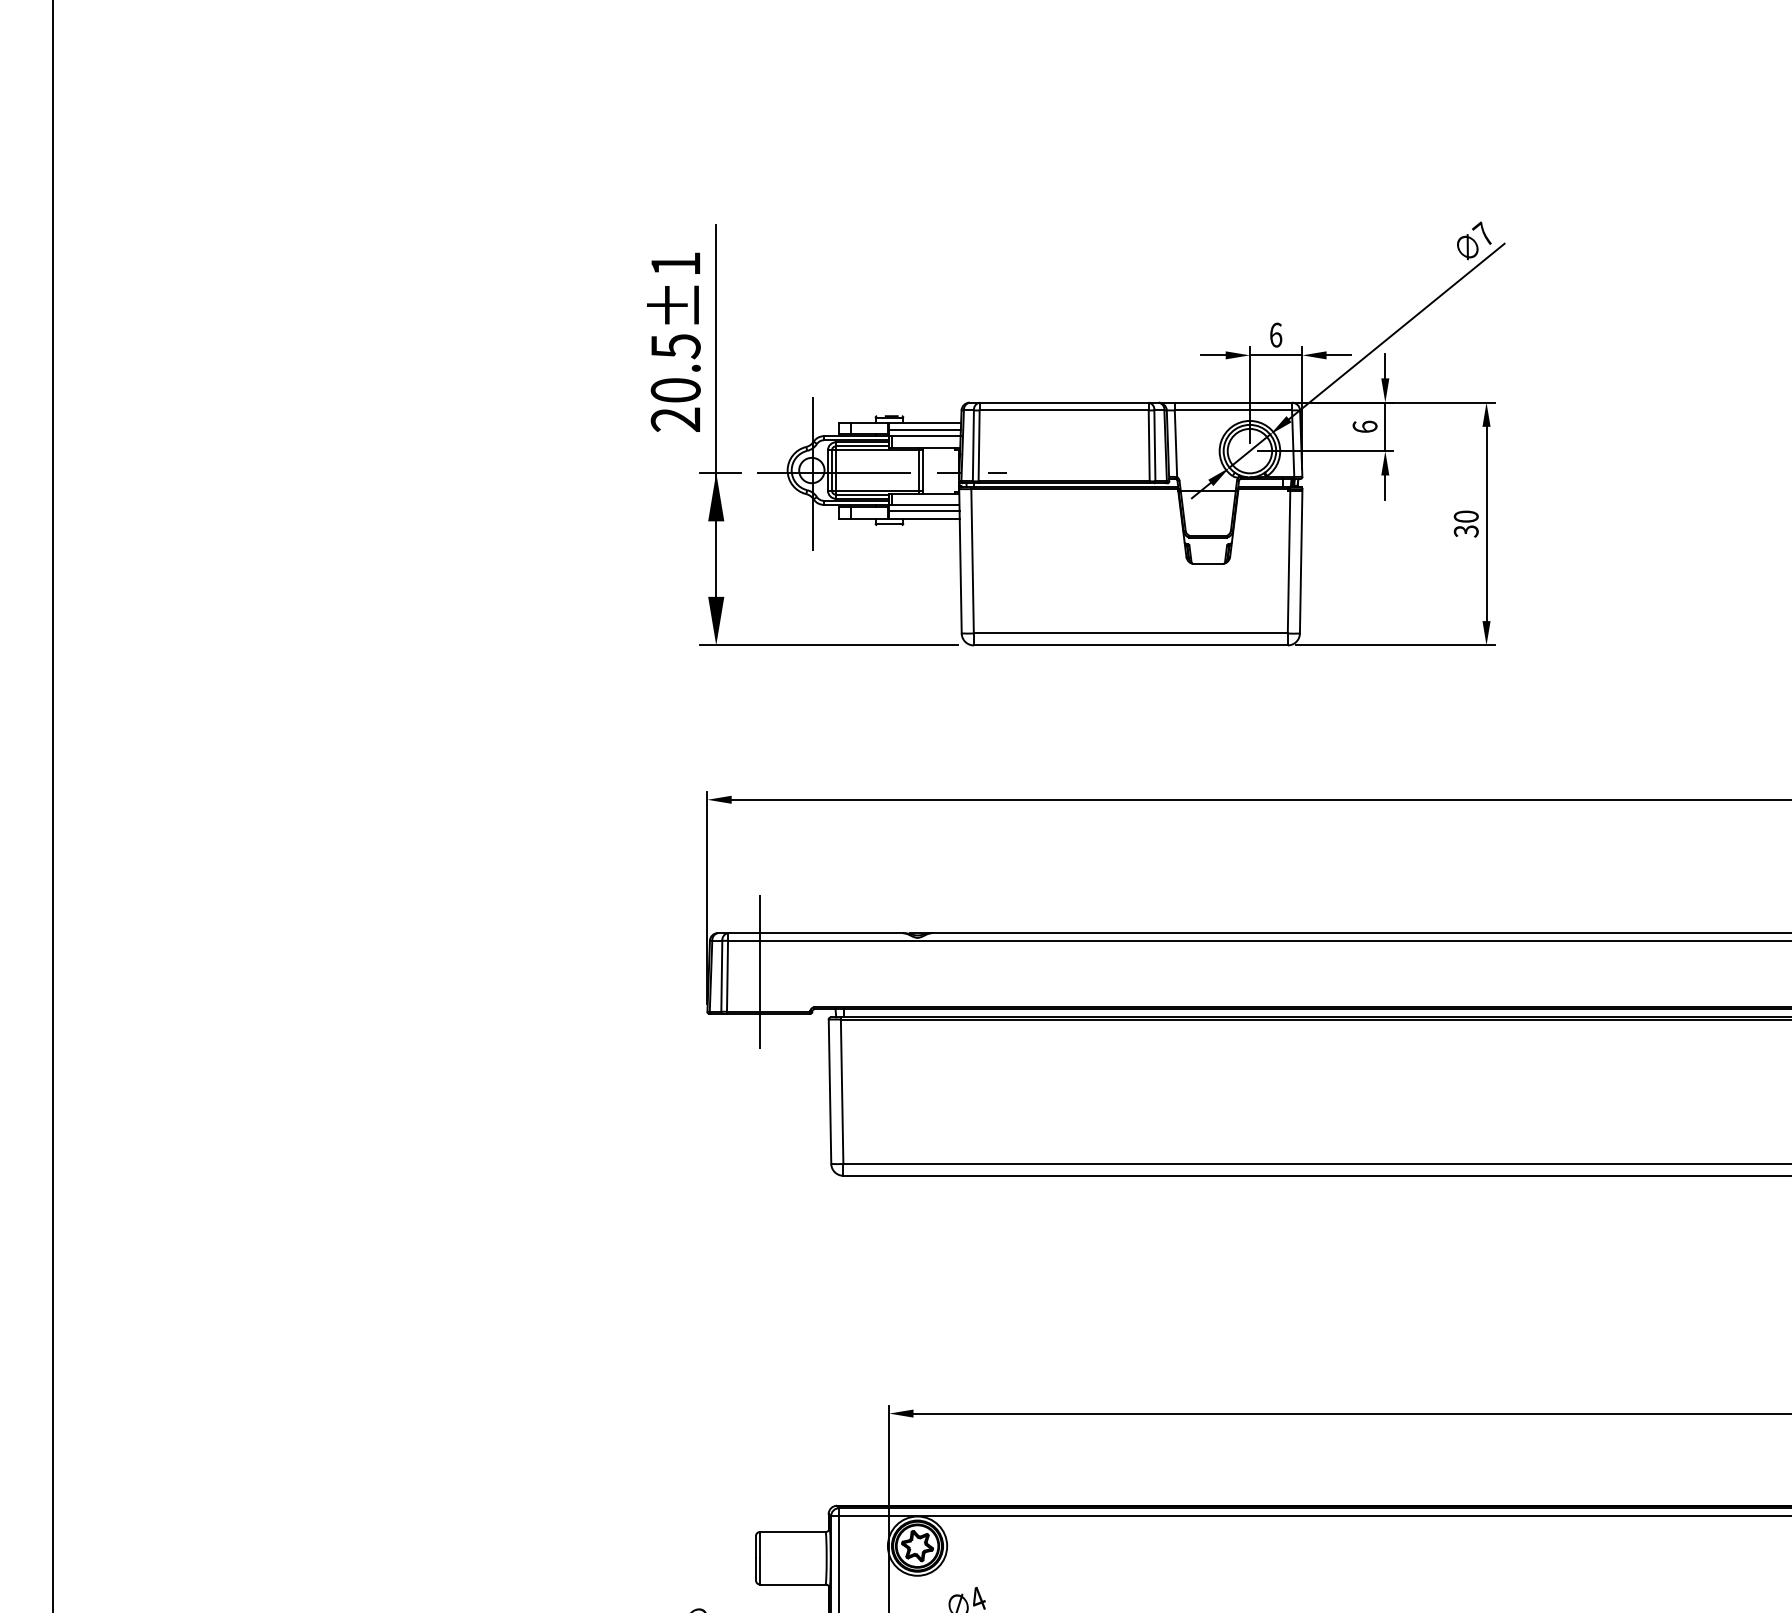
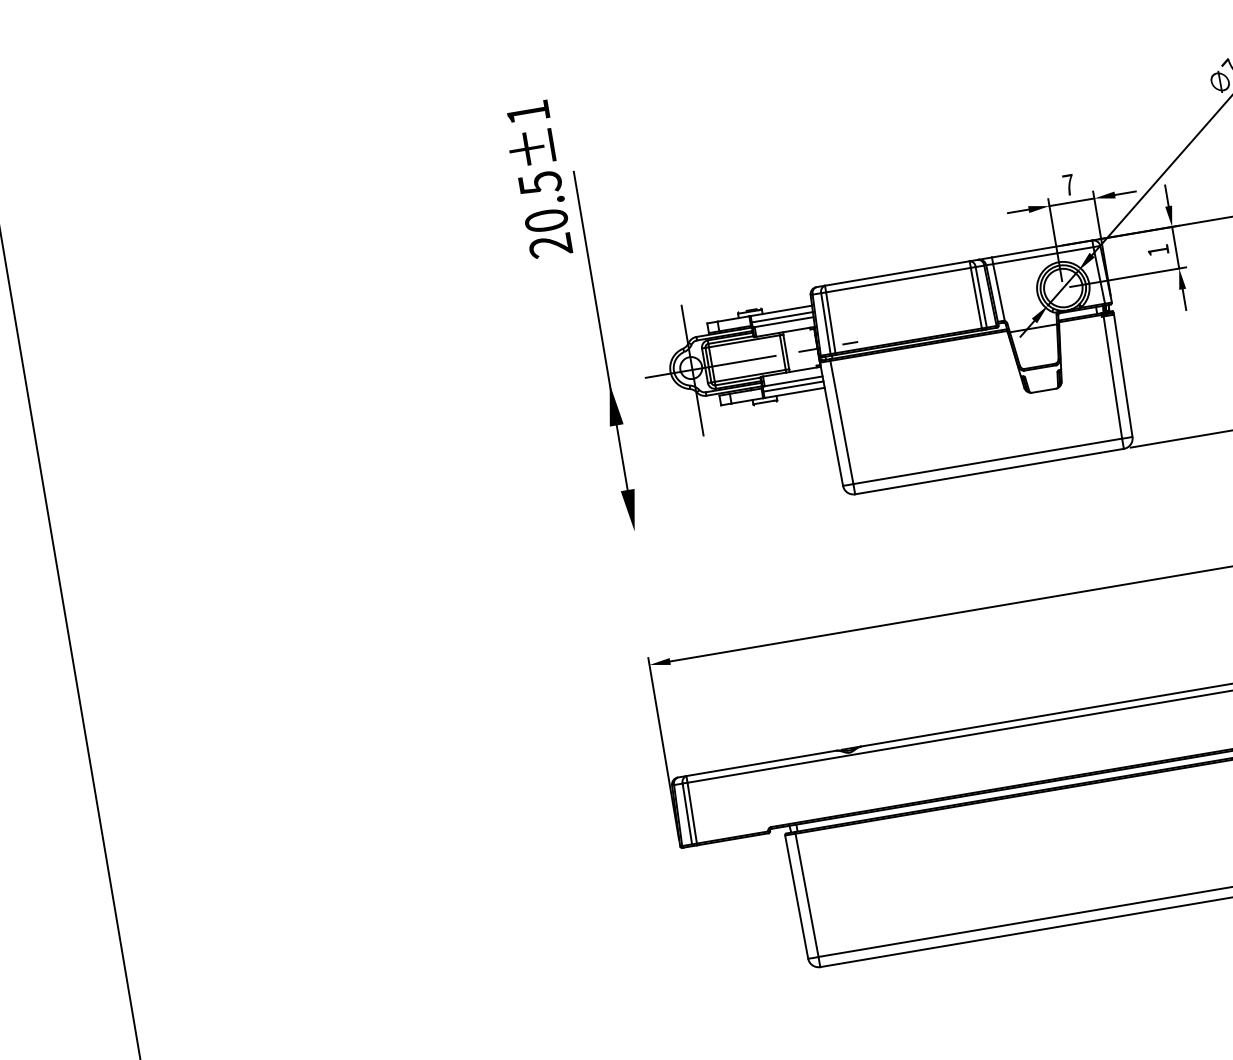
text: (1276, 334) -> (1069, 184), 6 -> 7
text: (673, 341) -> (537, 179), moved
text: (1364, 426) -> (1157, 250), 6 -> 1
line: (720, 472) -> (613, 382), removed
line: (828, 645) -> (730, 515), removed
line: (760, 970) -> (719, 803), removed

